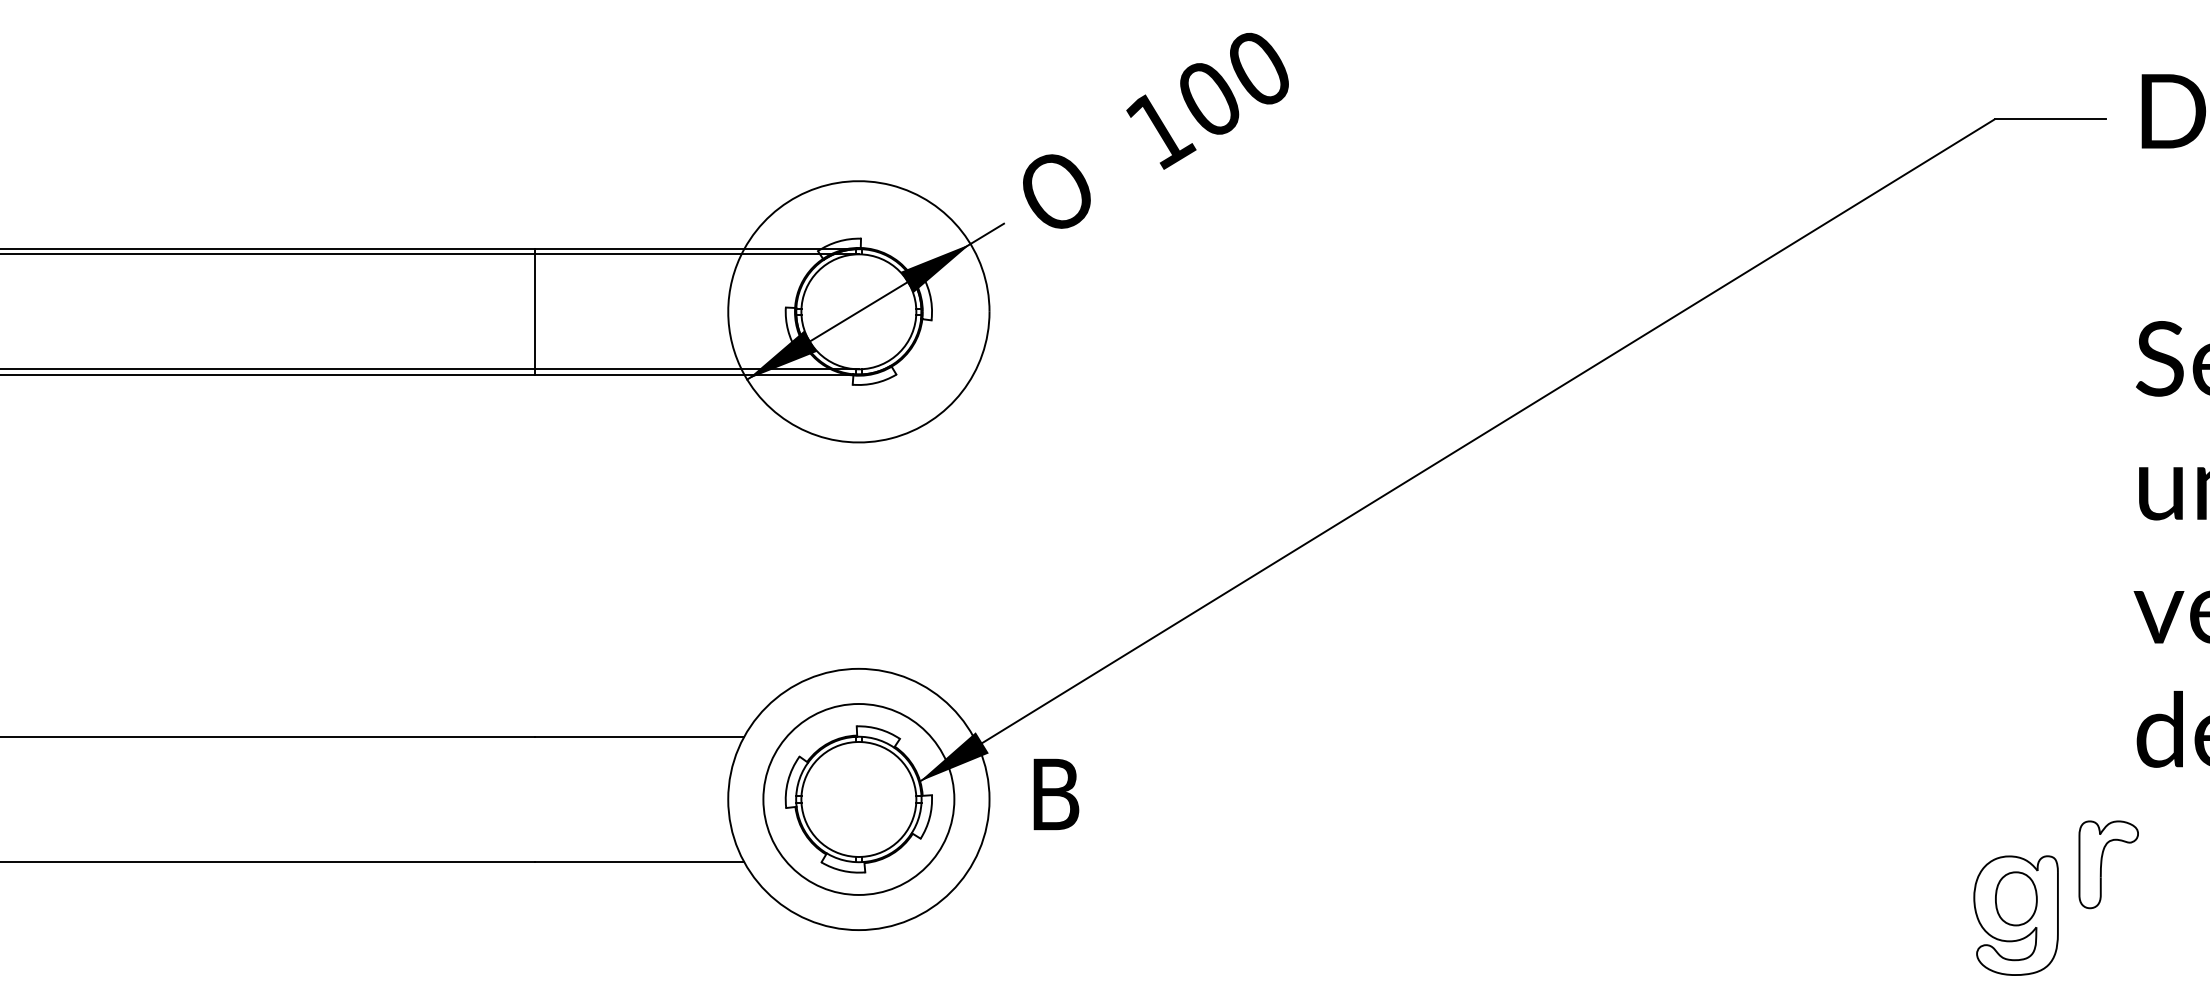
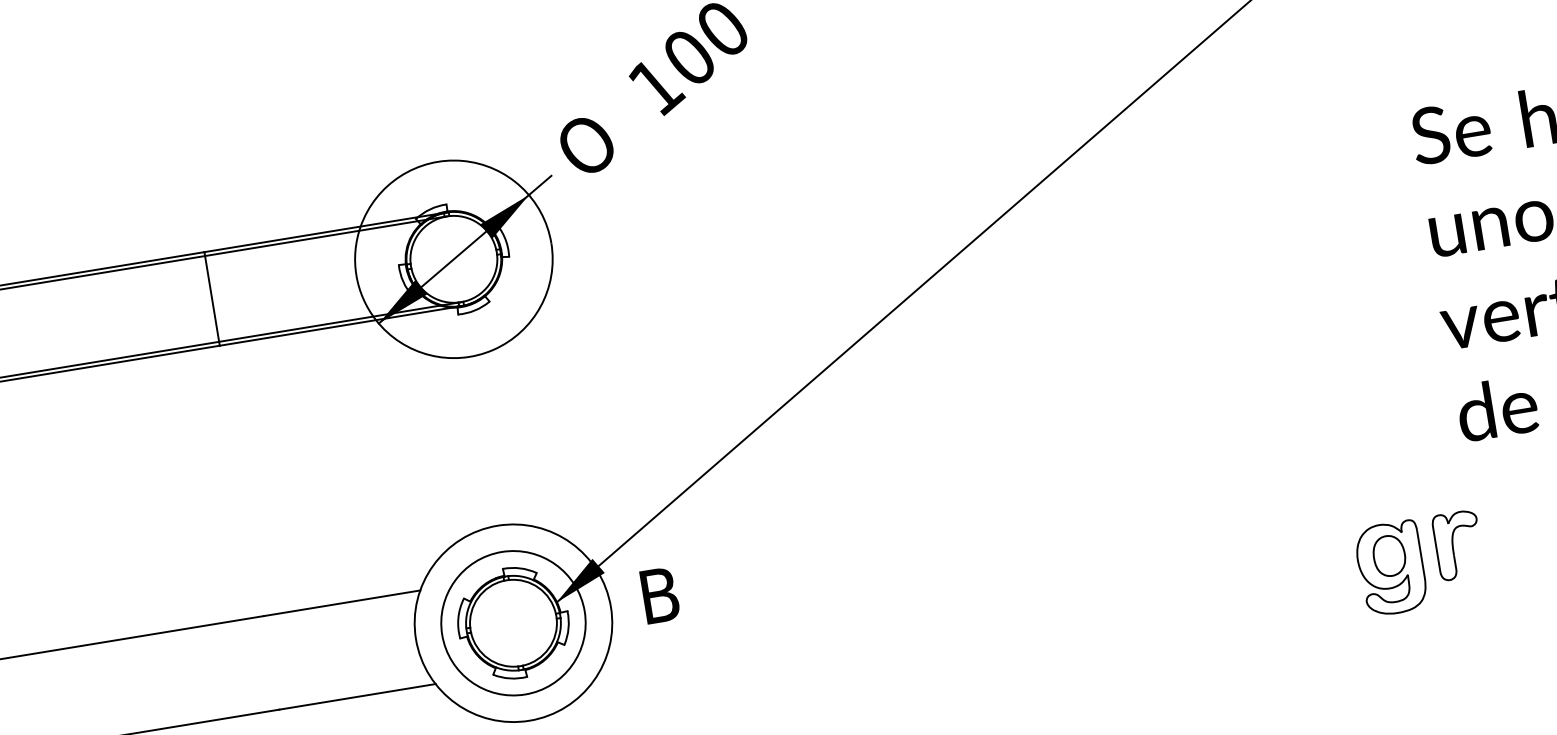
part: (2108, 864) -> (1458, 545), moved

